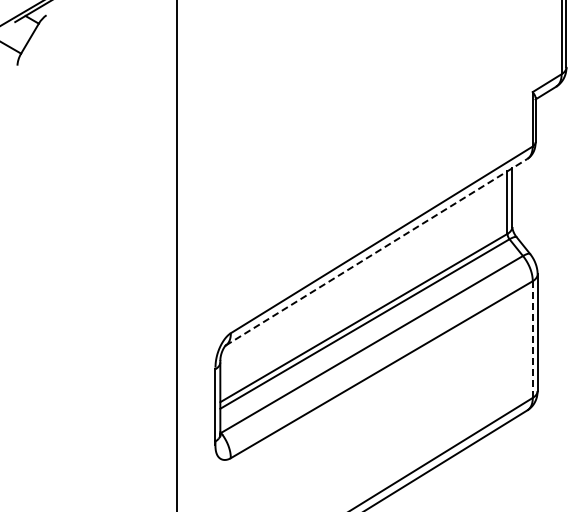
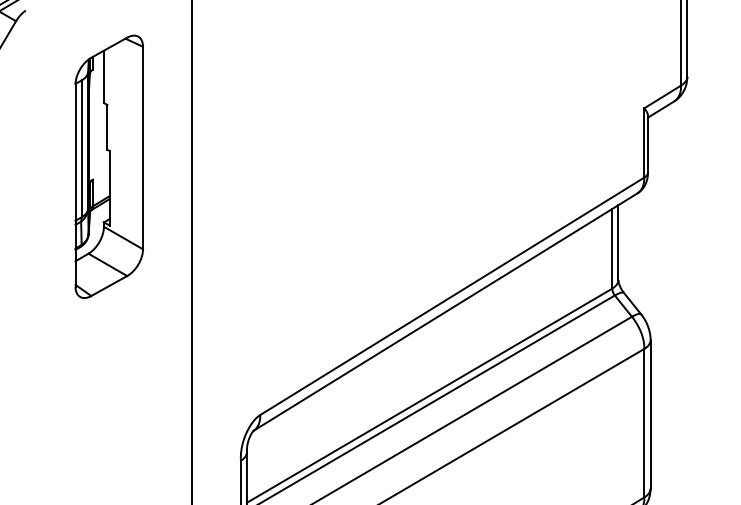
part: (111, 138) -> (108, 167), added
line: (376, 252) -> (445, 312), dashed -> solid
line: (532, 340) -> (644, 424), dashed -> solid

